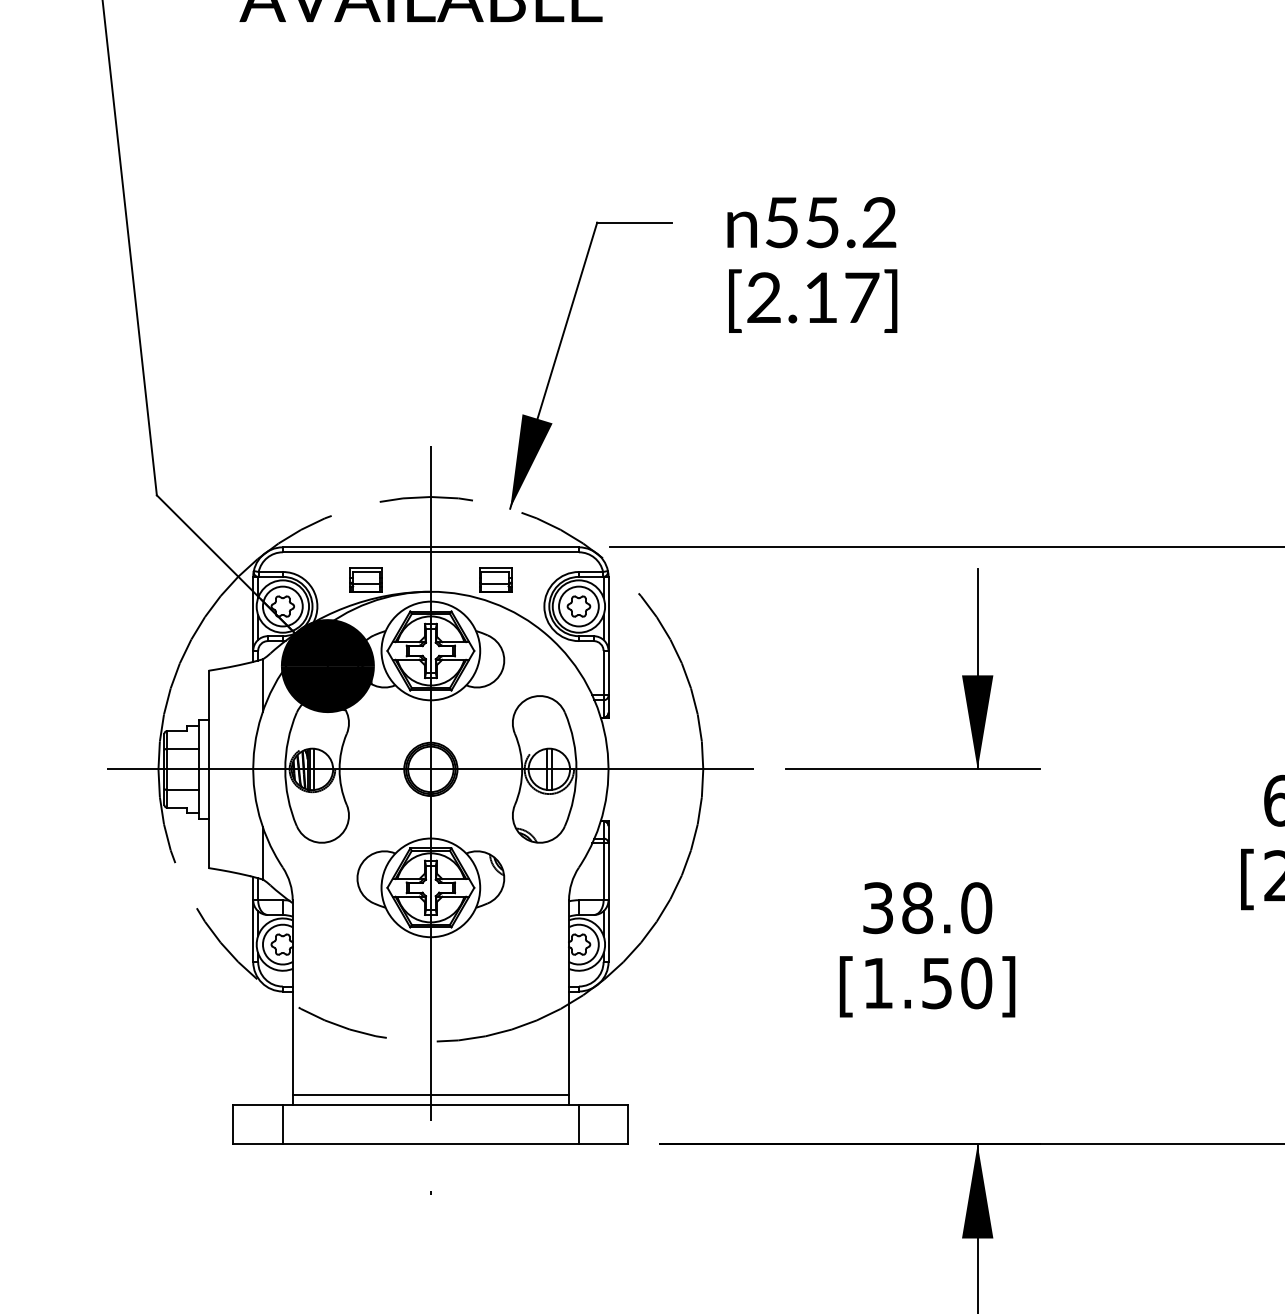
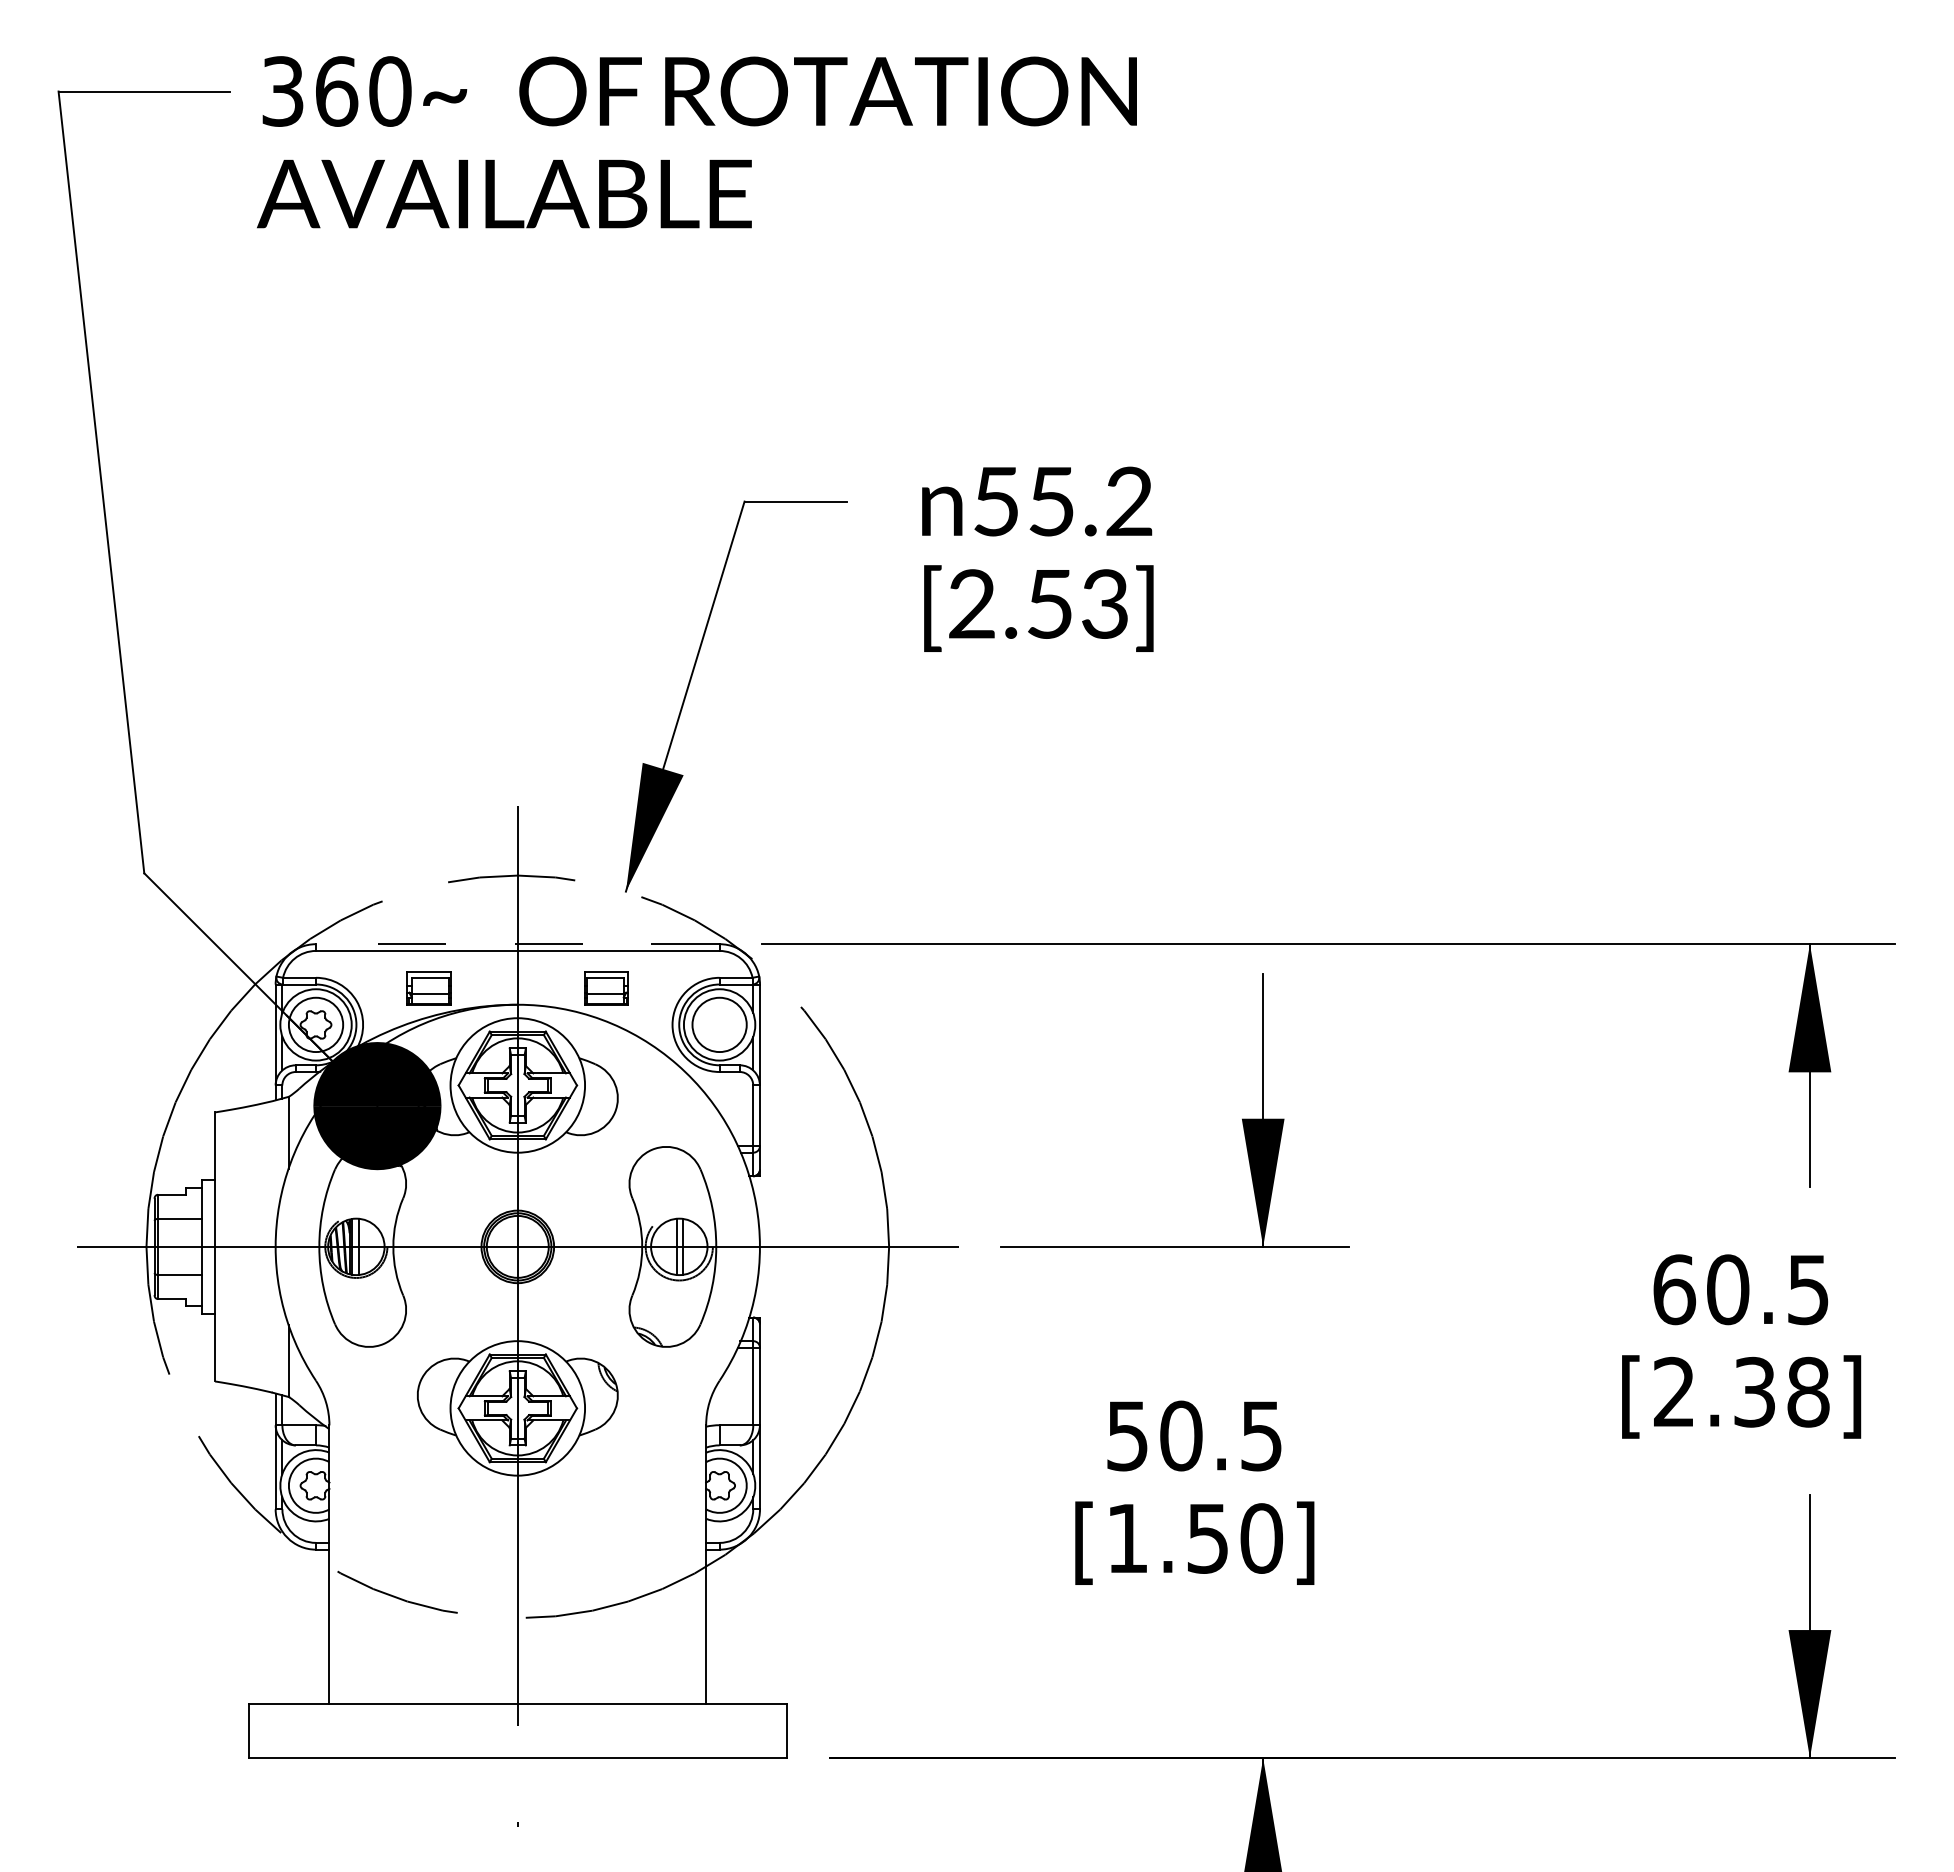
text: (842, 297) -> (1078, 603), [2.17] -> [2.53]
line: (430, 547) -> (517, 944), solid -> dashed
part: (578, 606) -> (719, 1024), removed
text: (928, 907) -> (1195, 1435), 38.0 -> 50.5
line: (430, 1094) -> (517, 1690), removed
line: (283, 1124) -> (316, 1731), removed
line: (578, 1124) -> (719, 1731), removed

